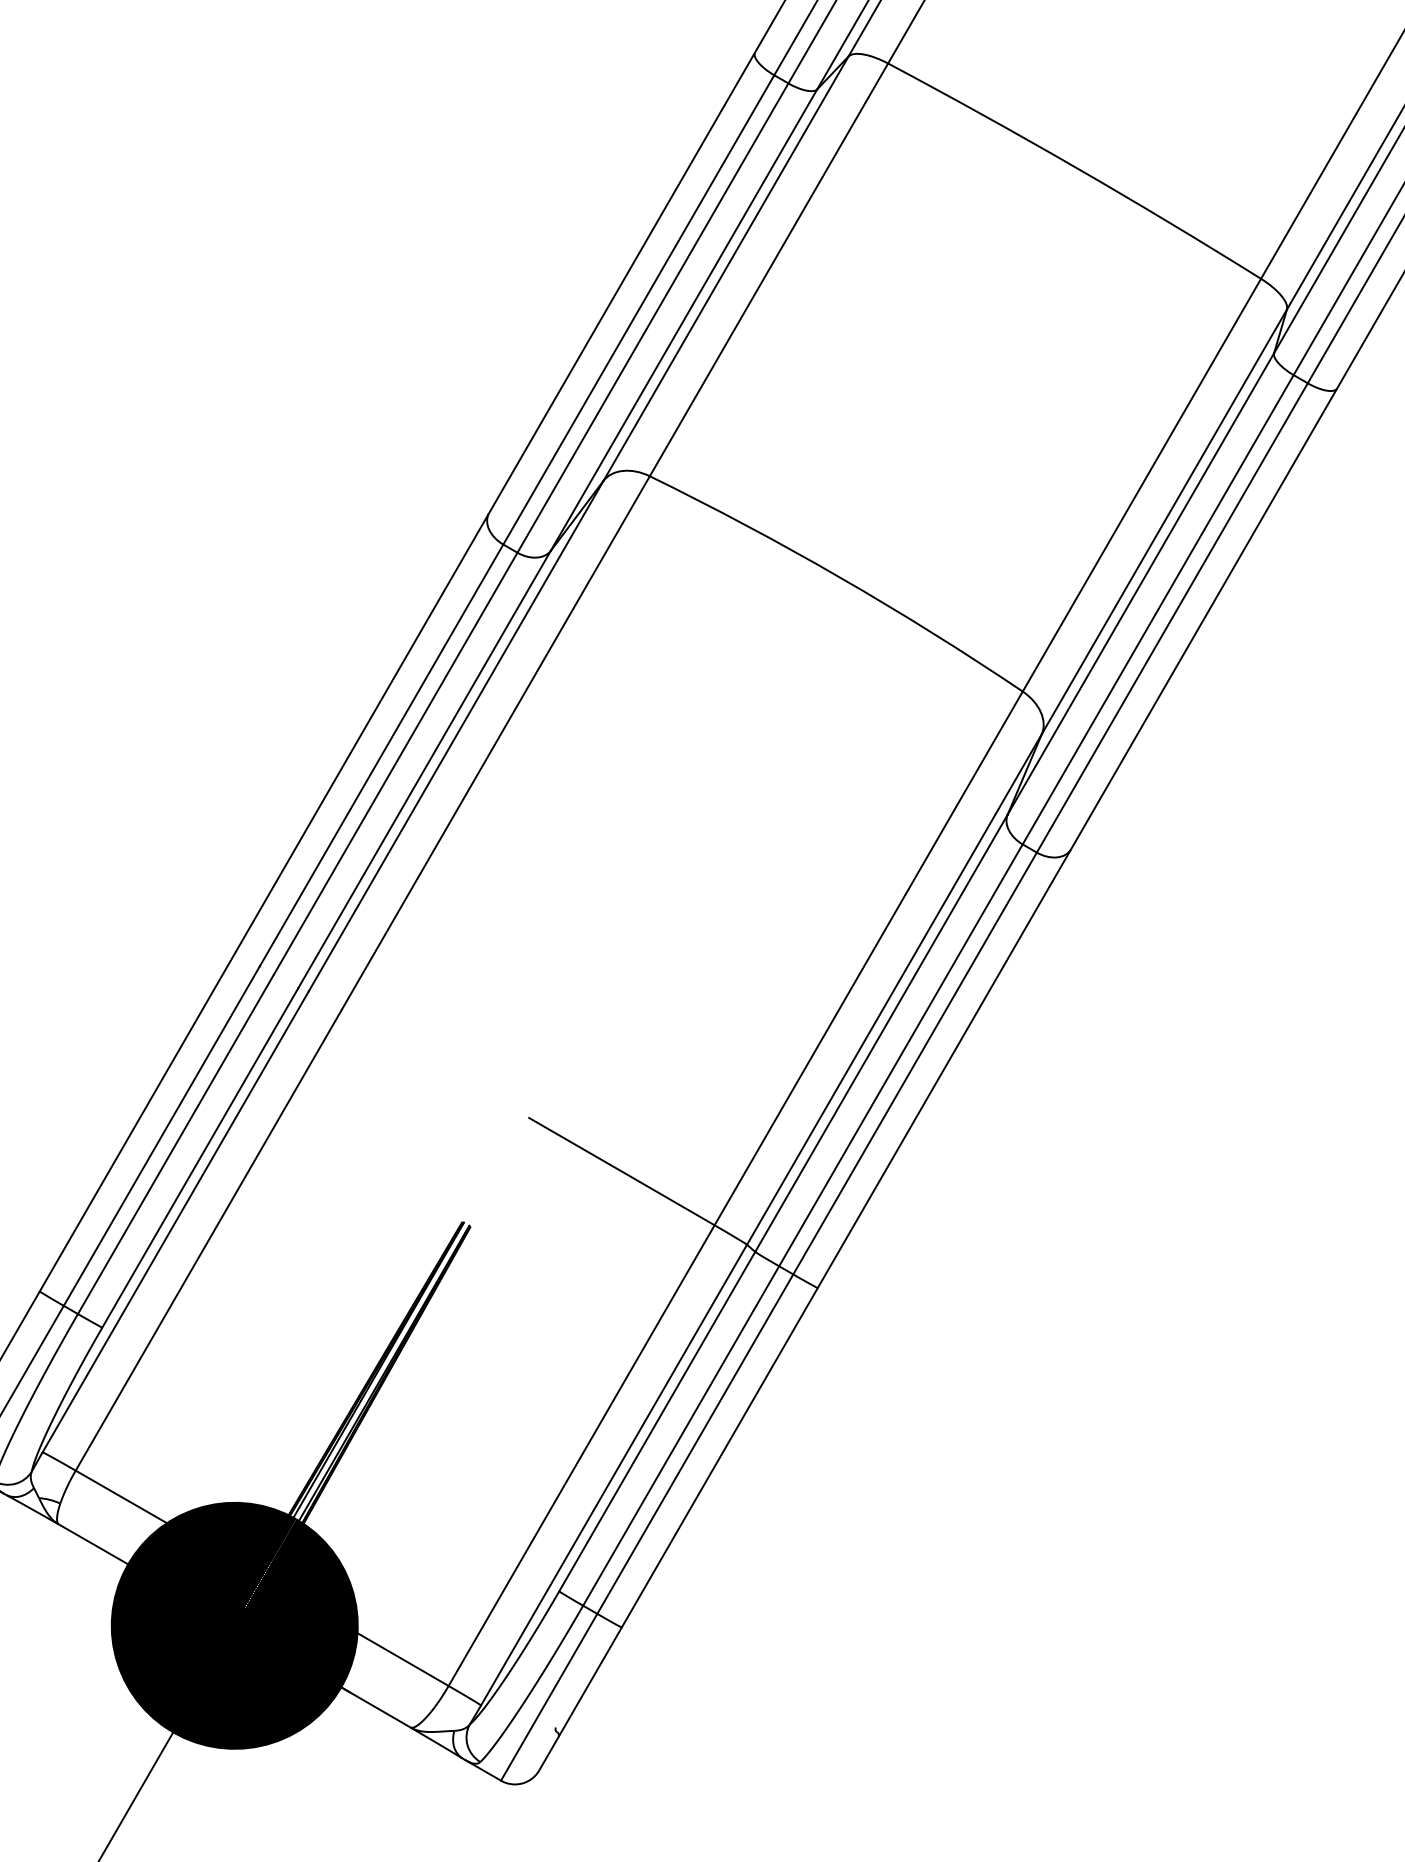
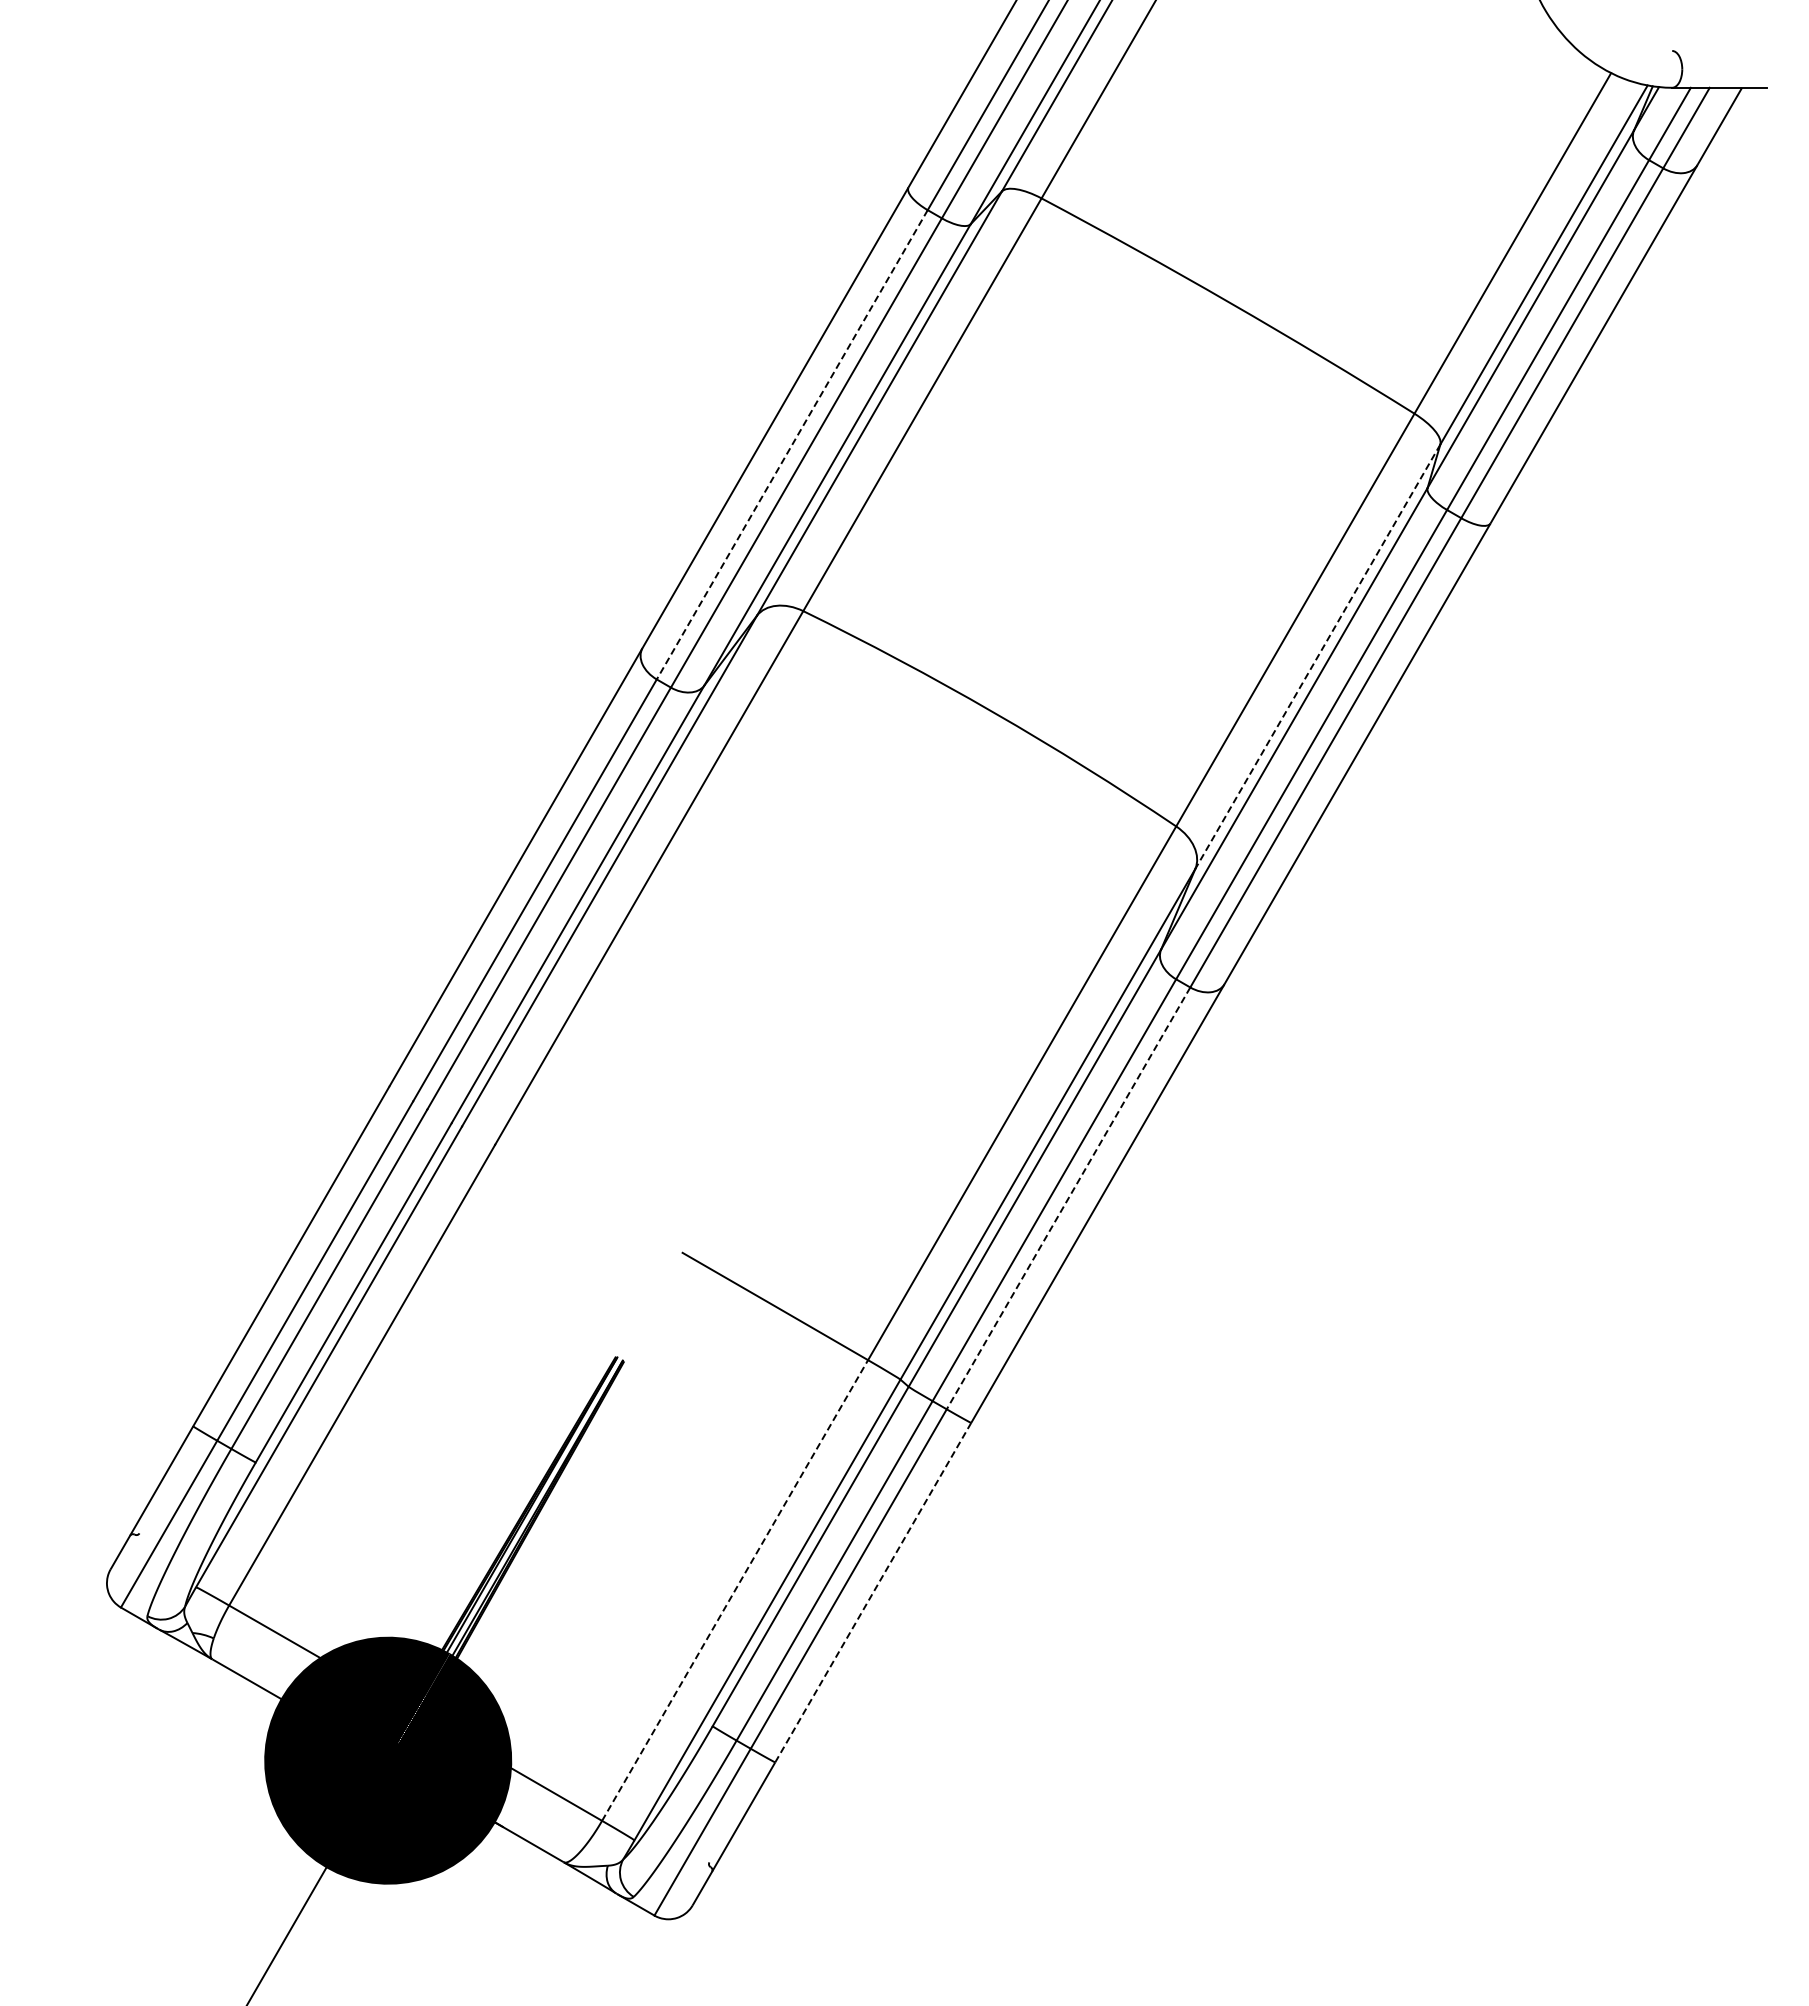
line: (639, 309) -> (792, 444), solid -> dashed
line: (1164, 522) -> (1317, 657), solid -> dashed
line: (915, 1063) -> (1068, 1198), solid -> dashed
line: (582, 1455) -> (735, 1590), solid -> dashed
line: (720, 1457) -> (873, 1592), solid -> dashed

